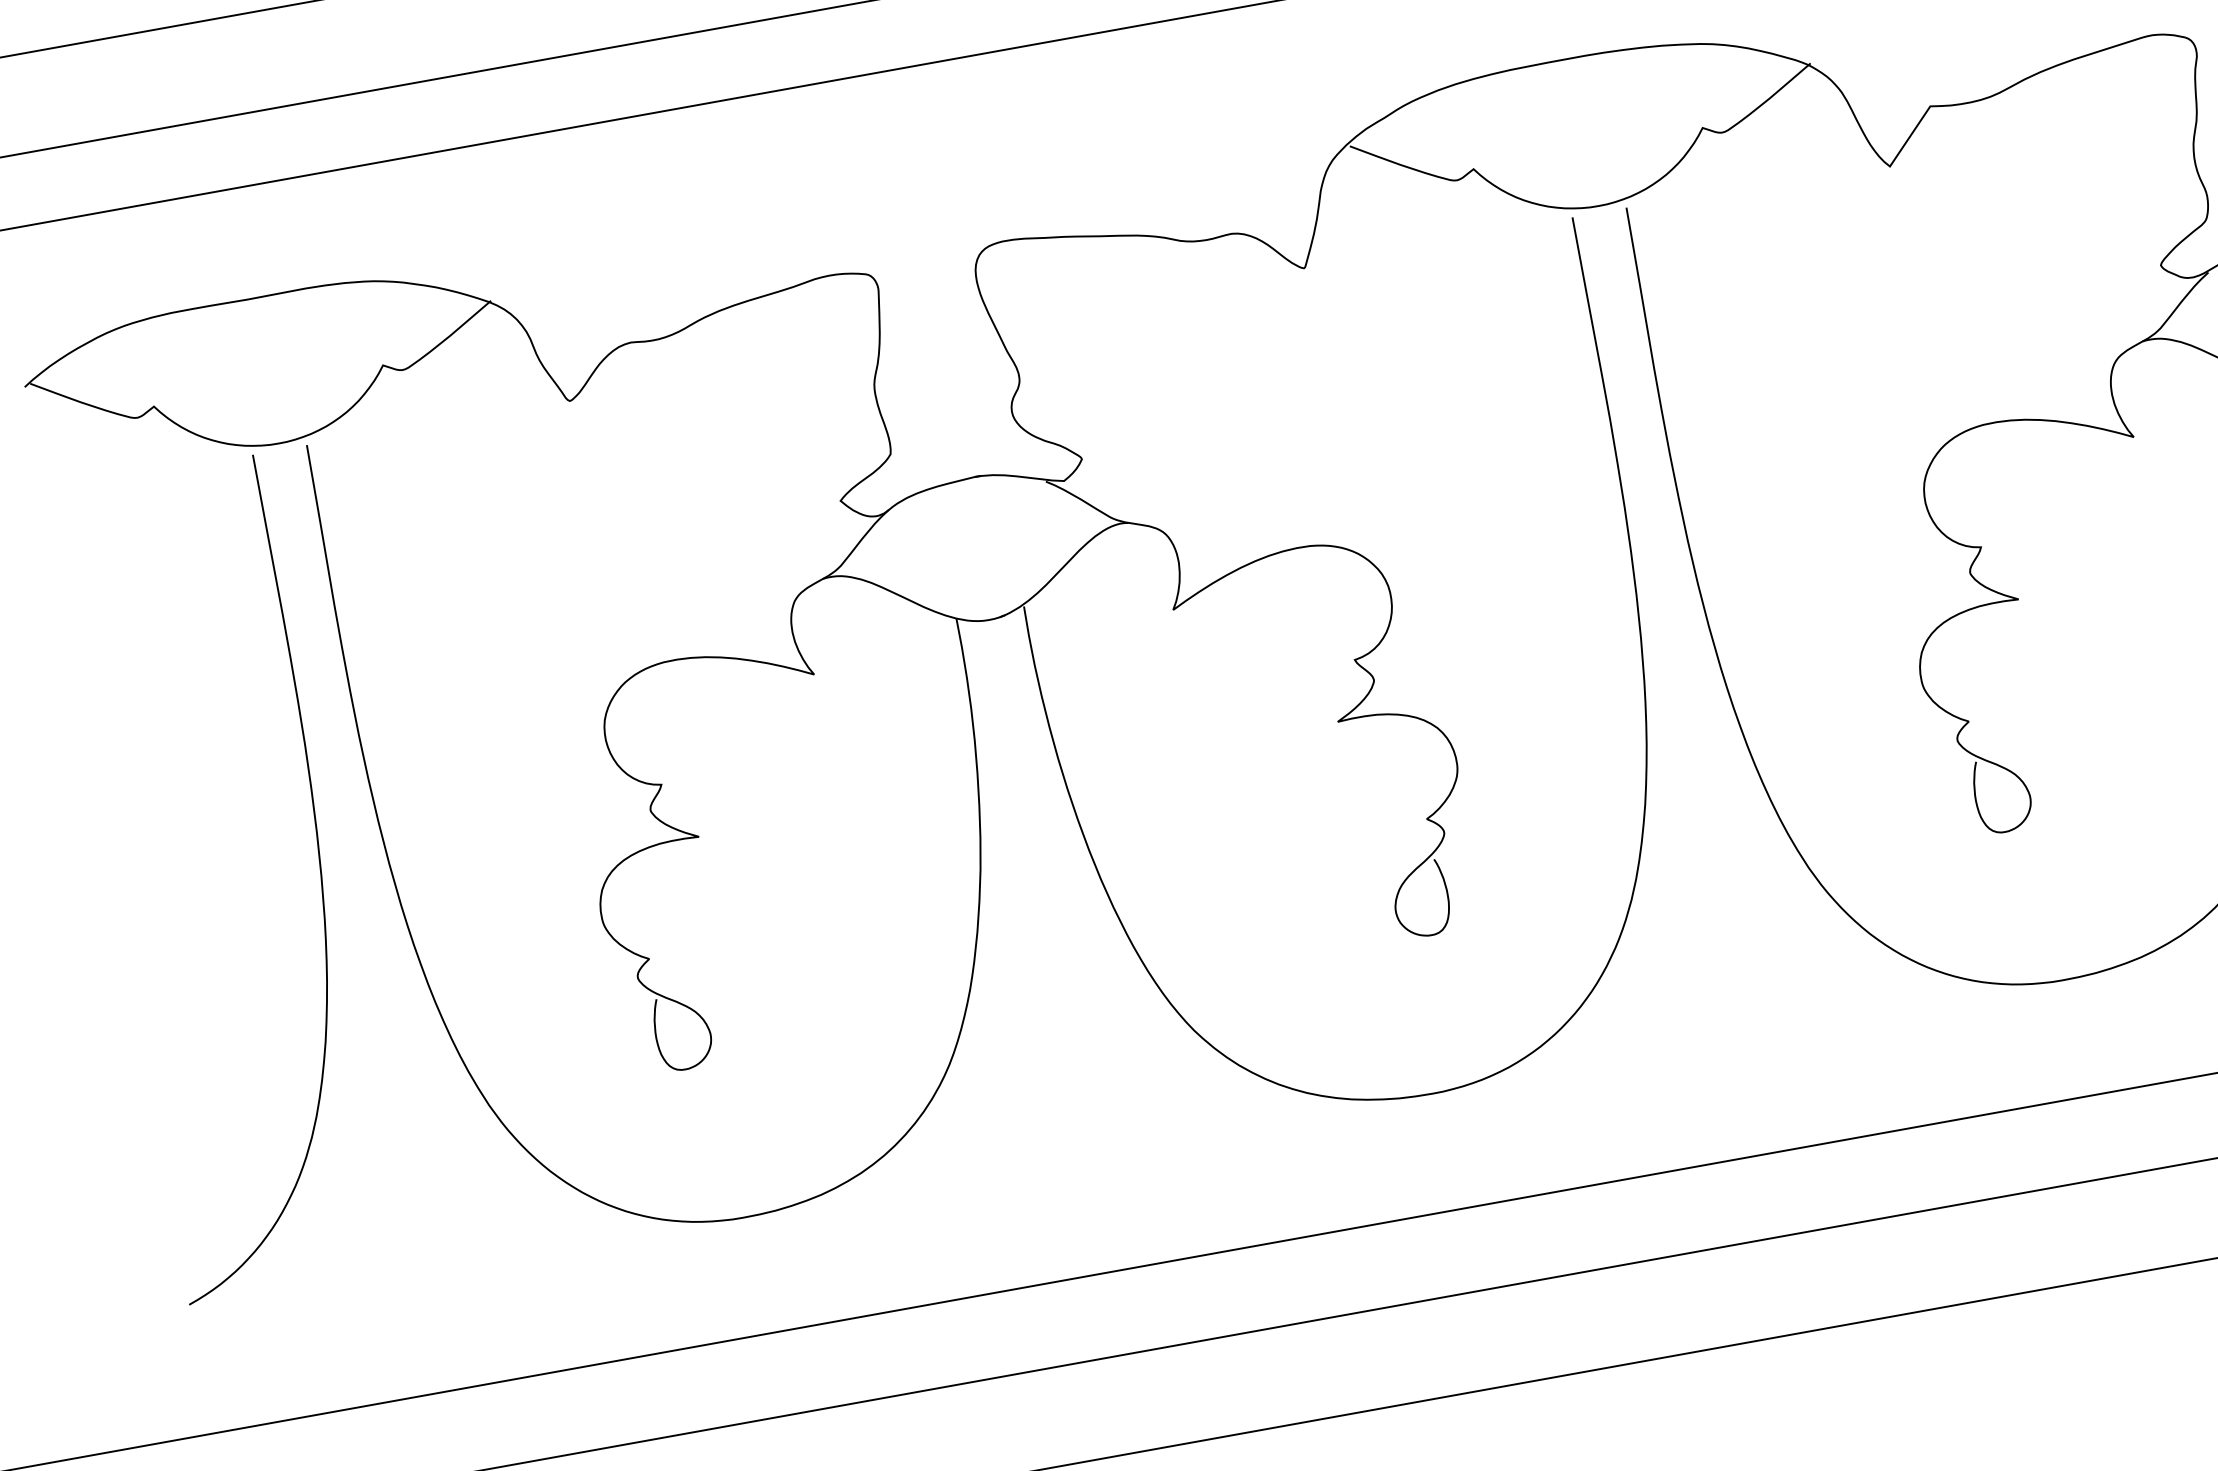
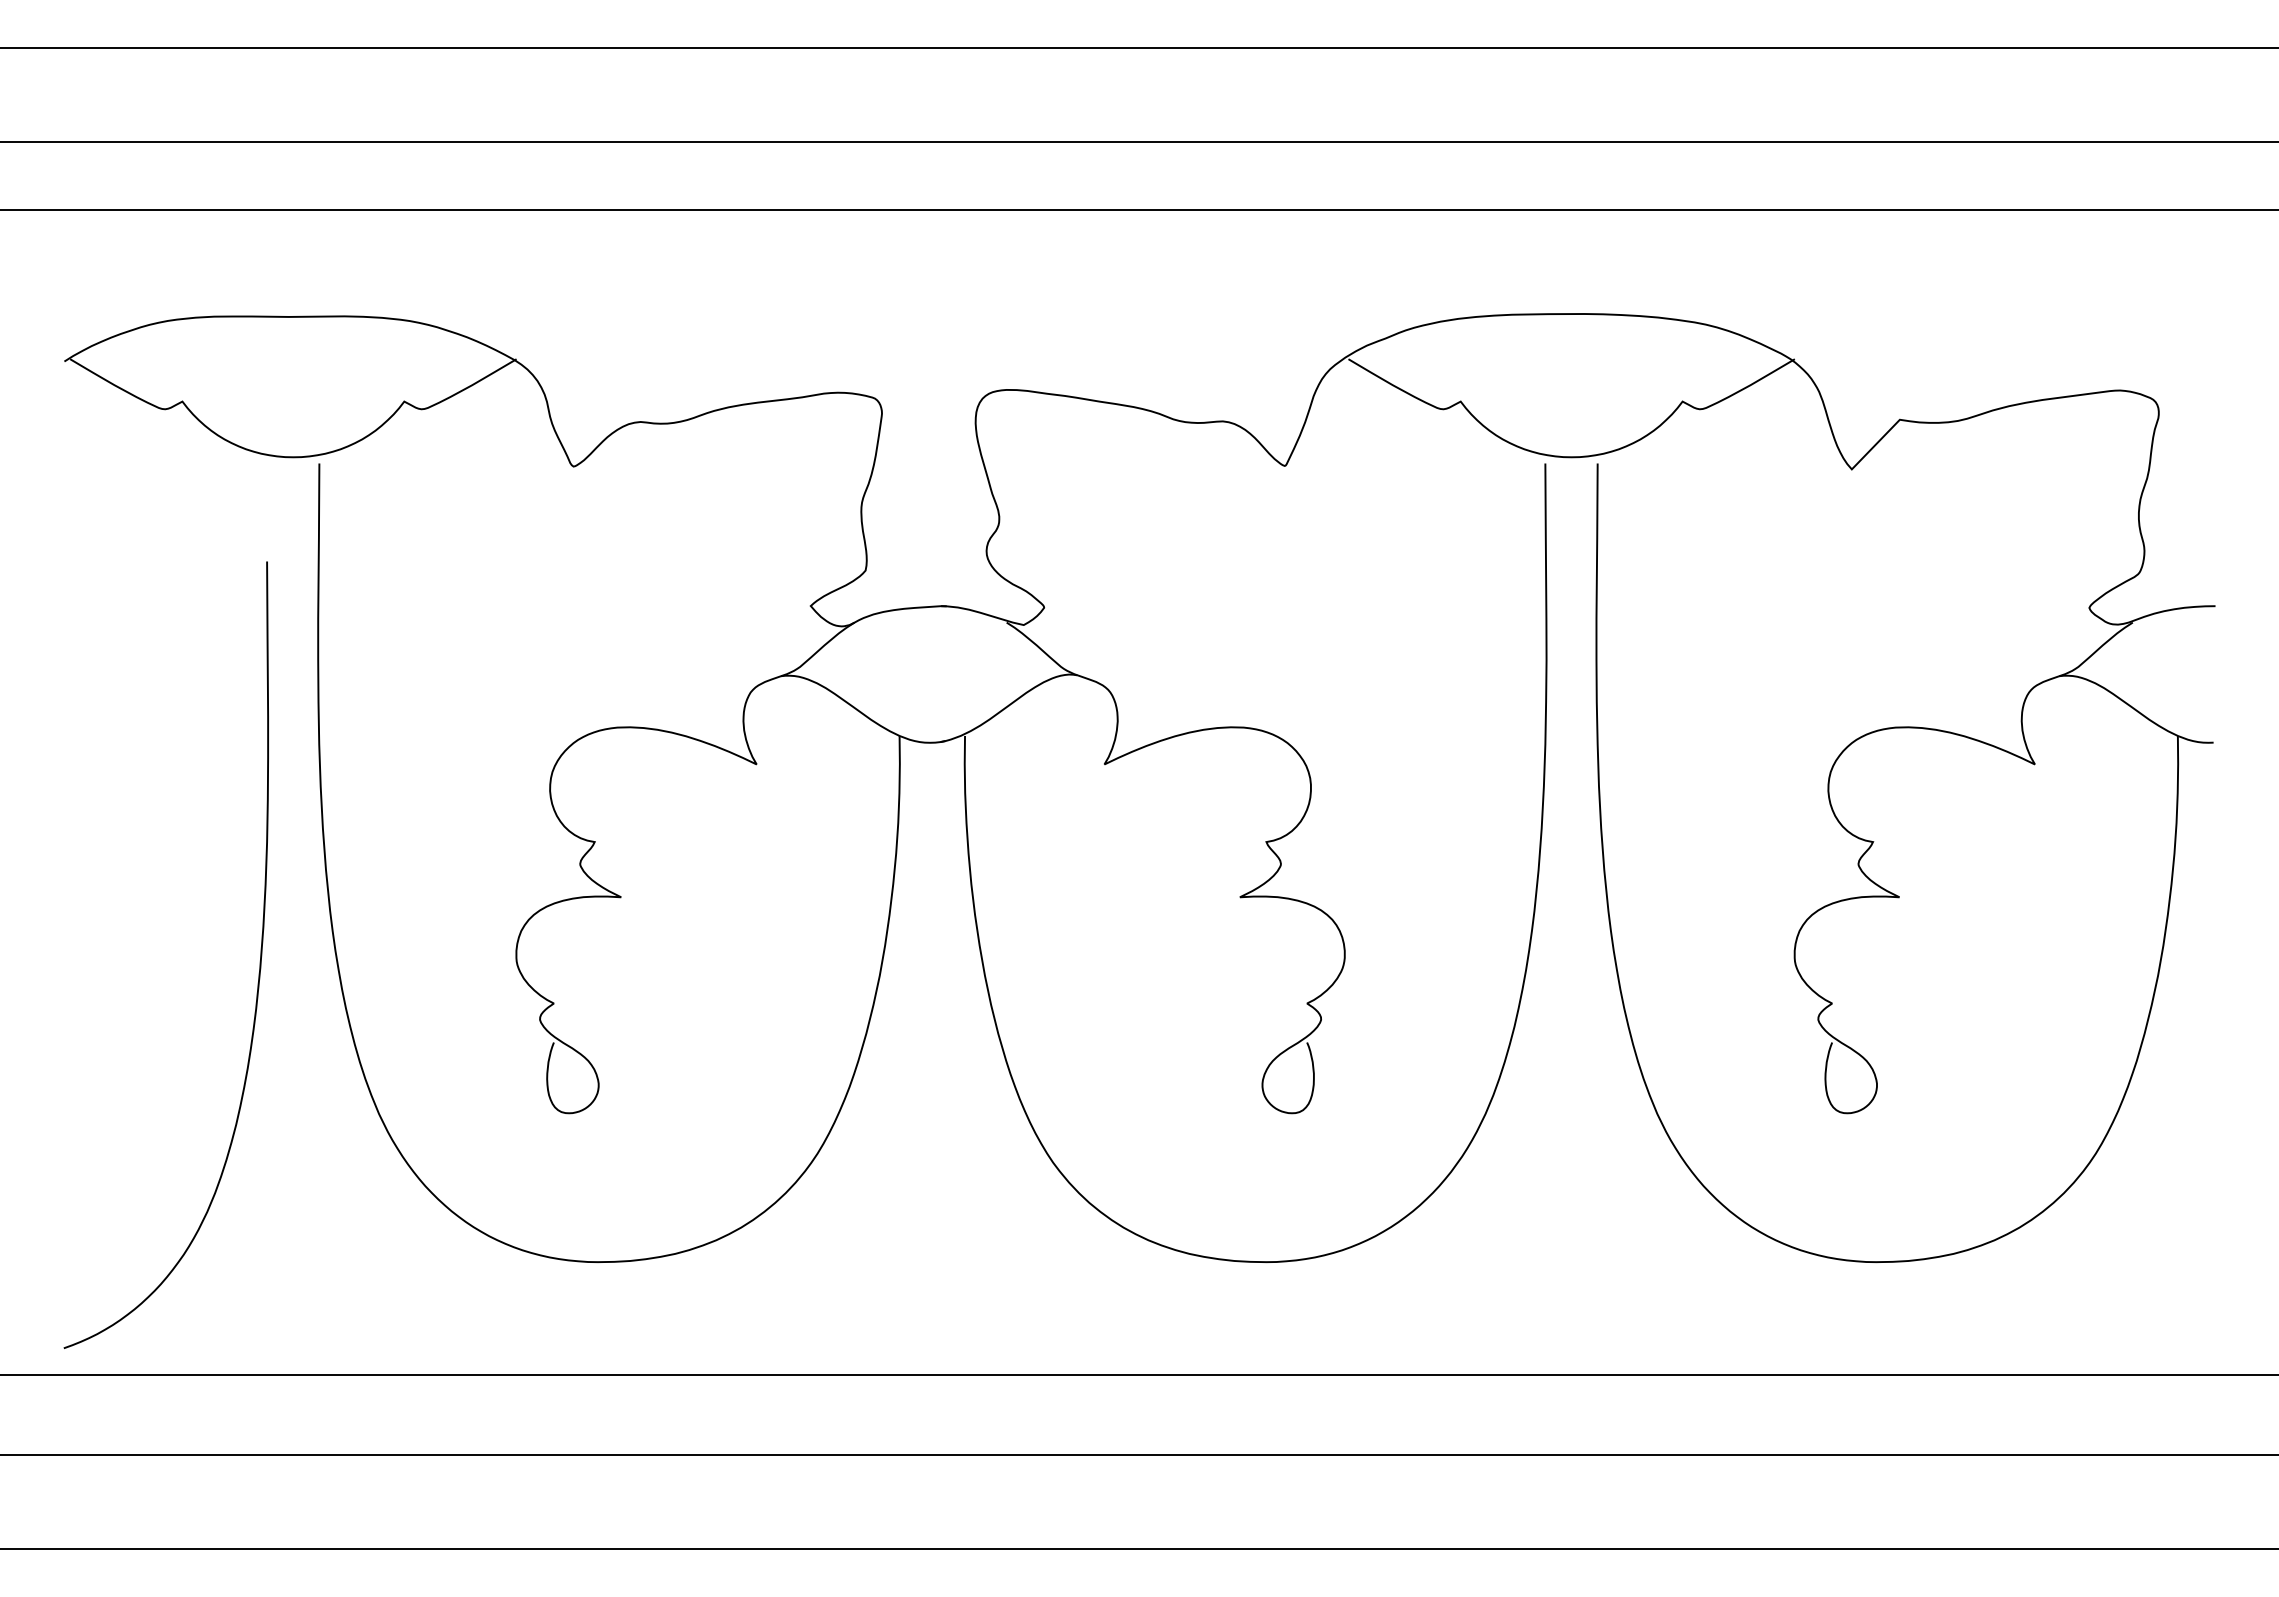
curve: (319, 869) -> (259, 961), moved

